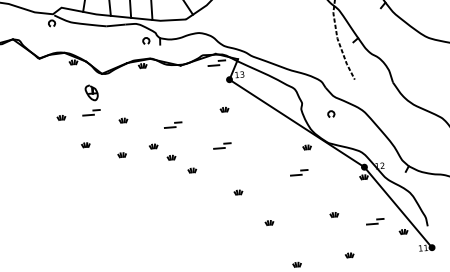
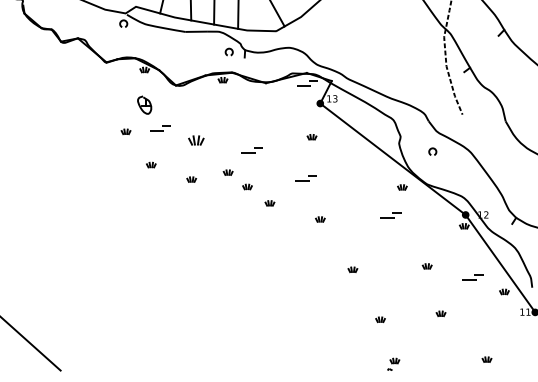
part: (91, 92) -> (144, 104), moved
part: (122, 120) -> (195, 140), size x1.6
part: (238, 192) -> (320, 219), moved

